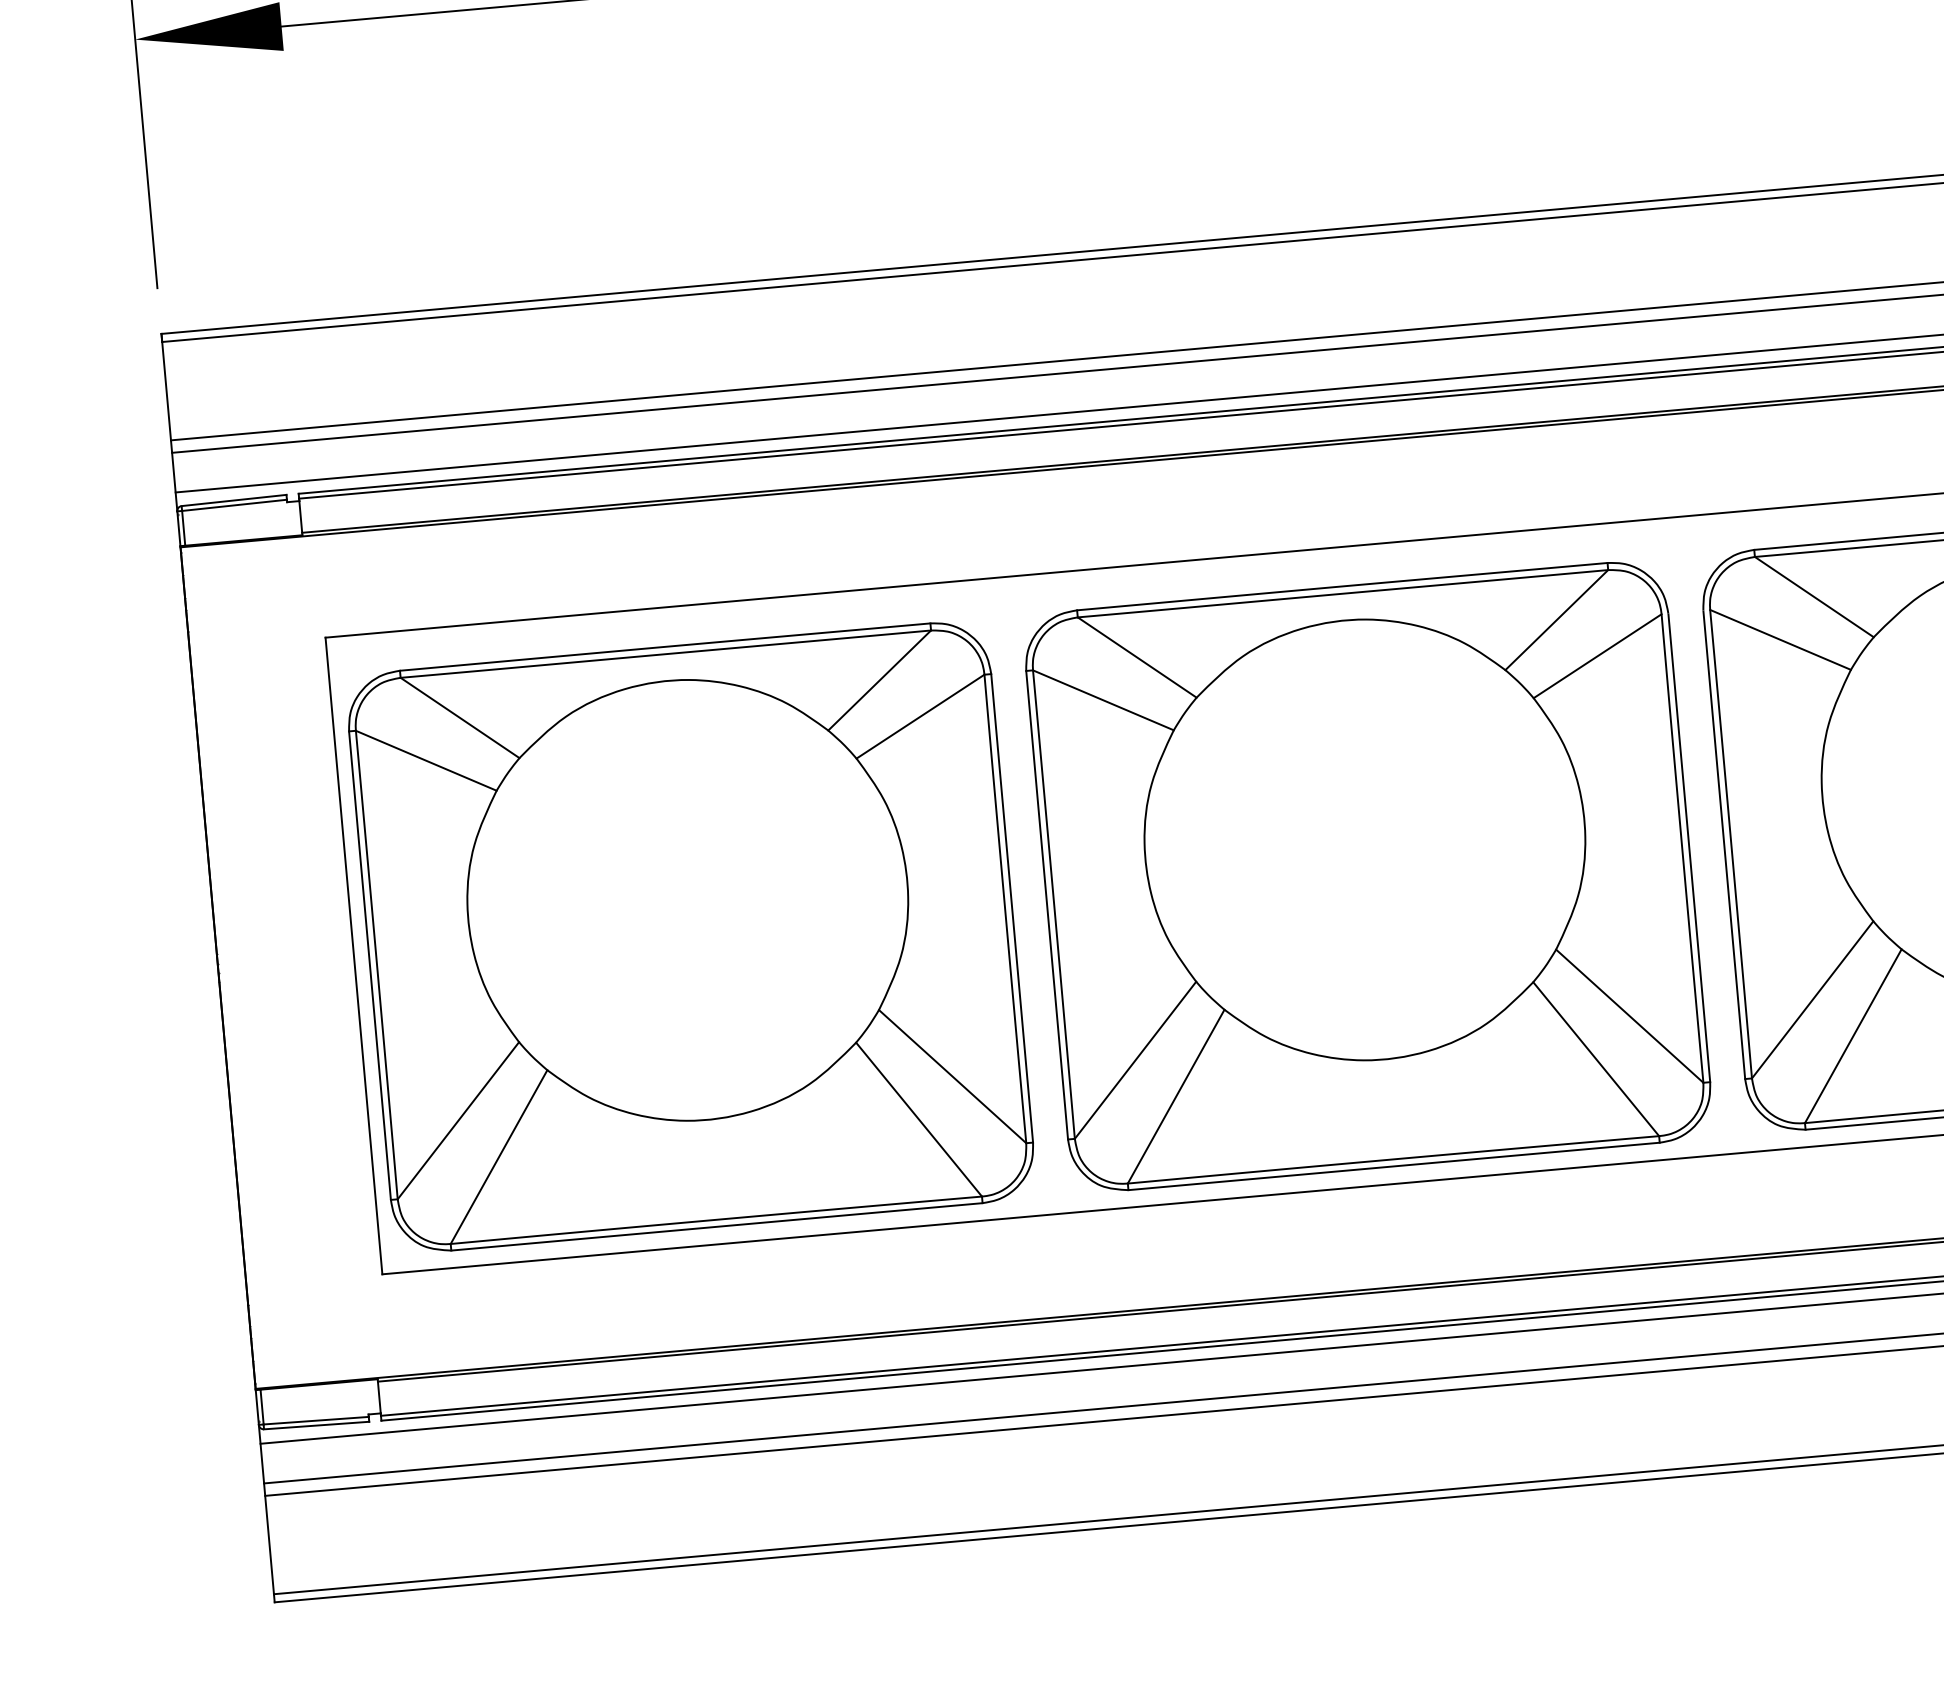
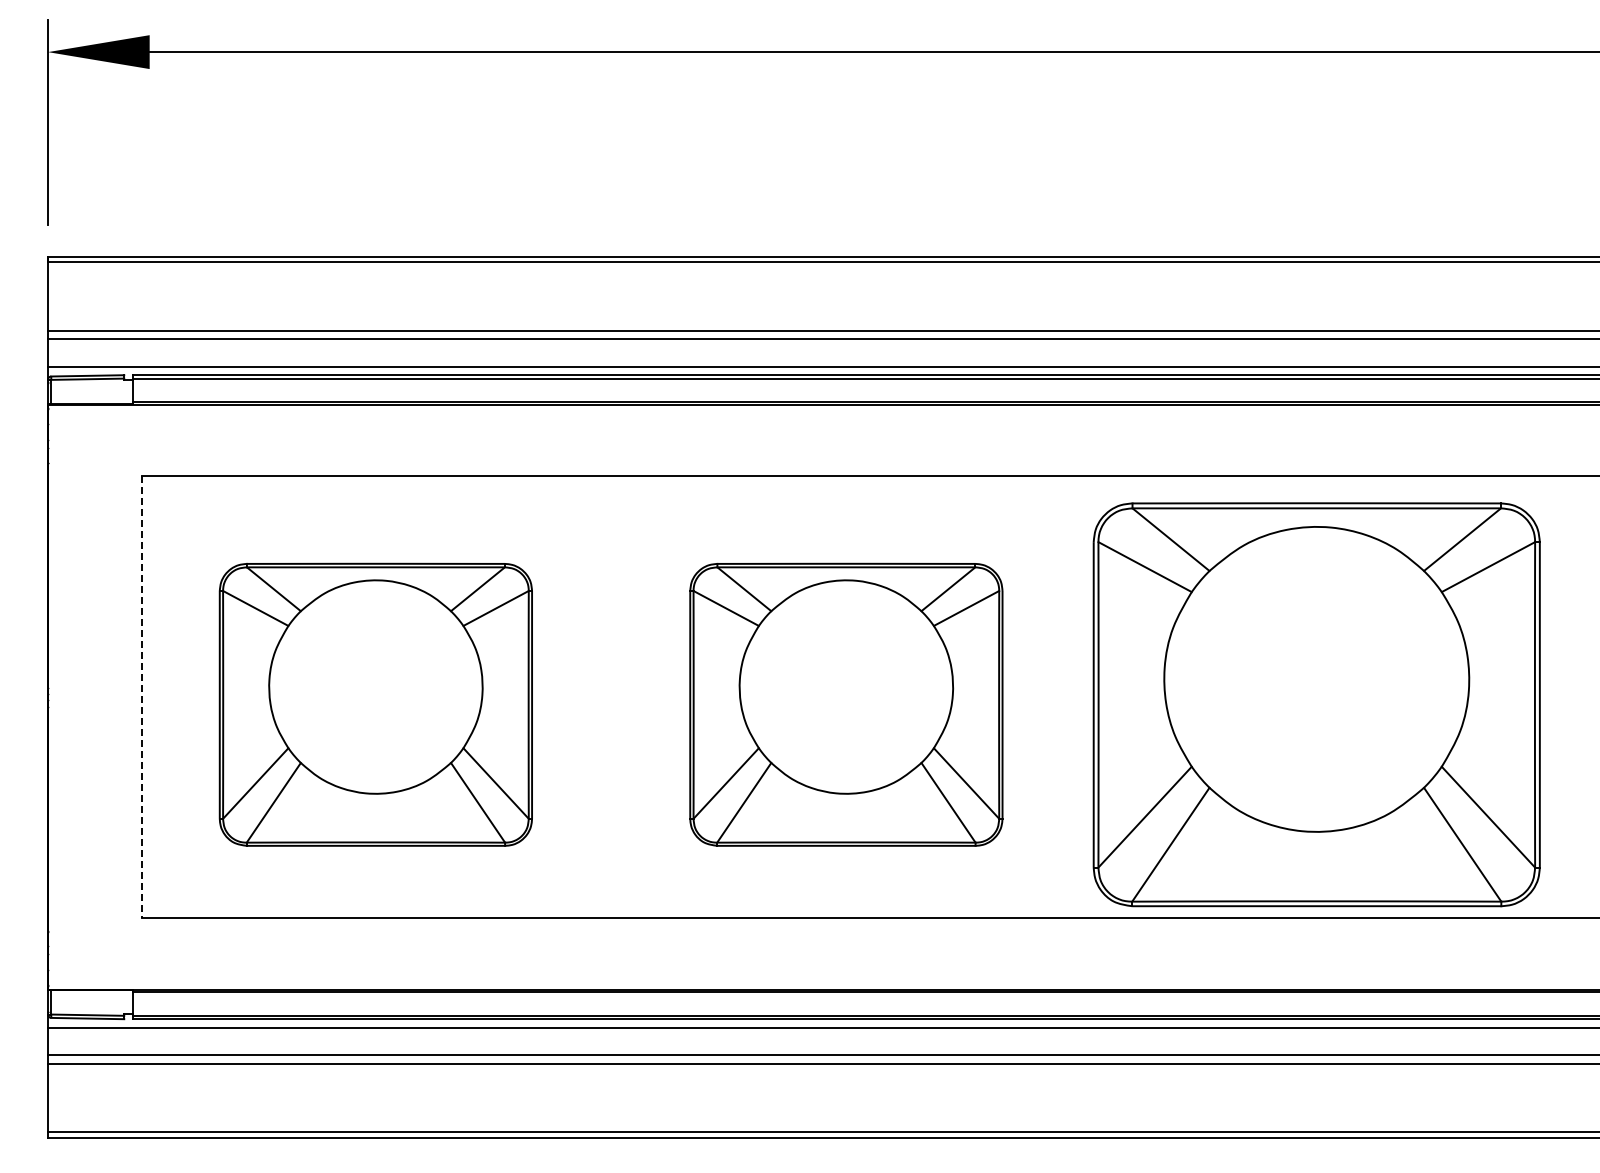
part: (1368, 876) -> (846, 704), size x0.7
part: (690, 936) -> (375, 704), size x0.7
line: (354, 956) -> (142, 697), solid -> dashed

